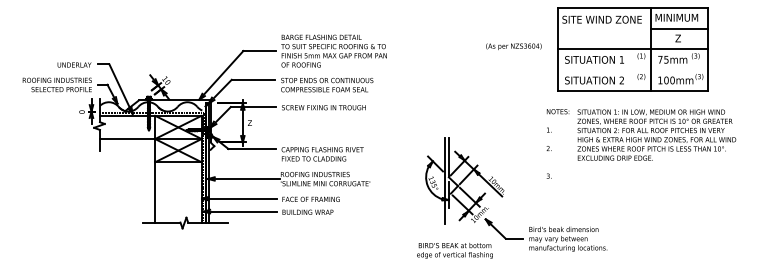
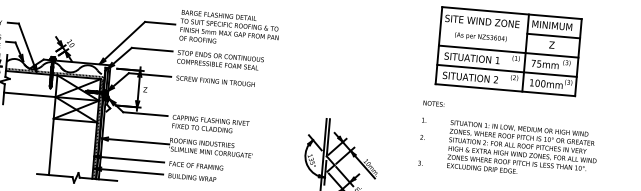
text: (513, 46) -> (480, 37), moved
line: (632, 70) -> (506, 71), added
text: (656, 134) -> (522, 149), moved

